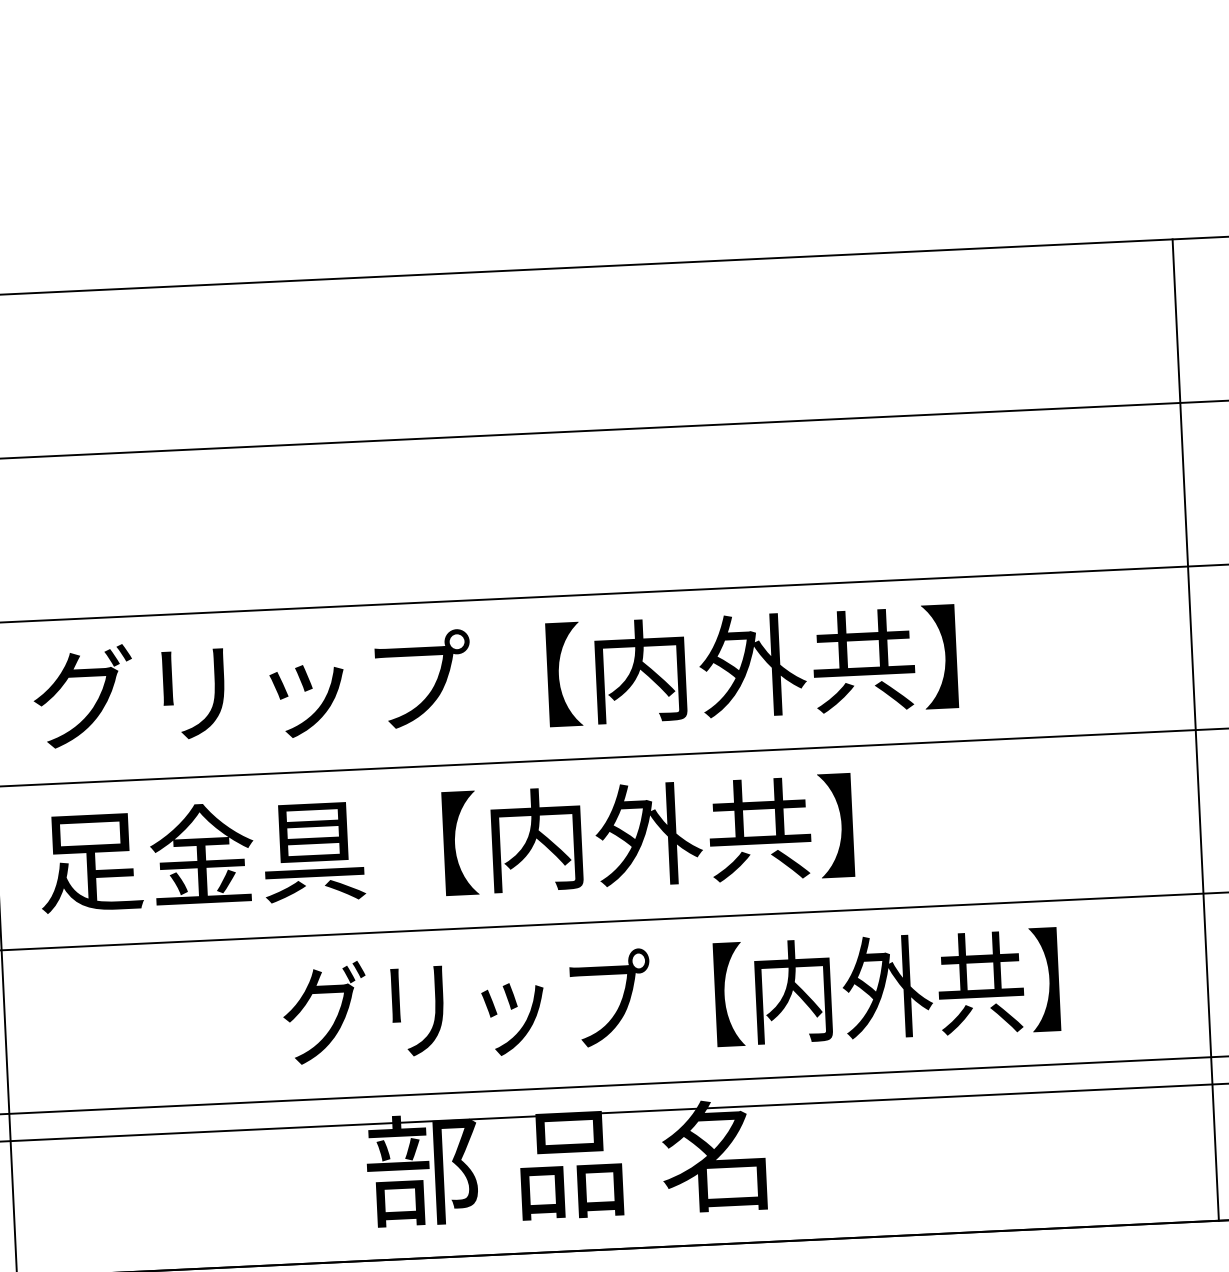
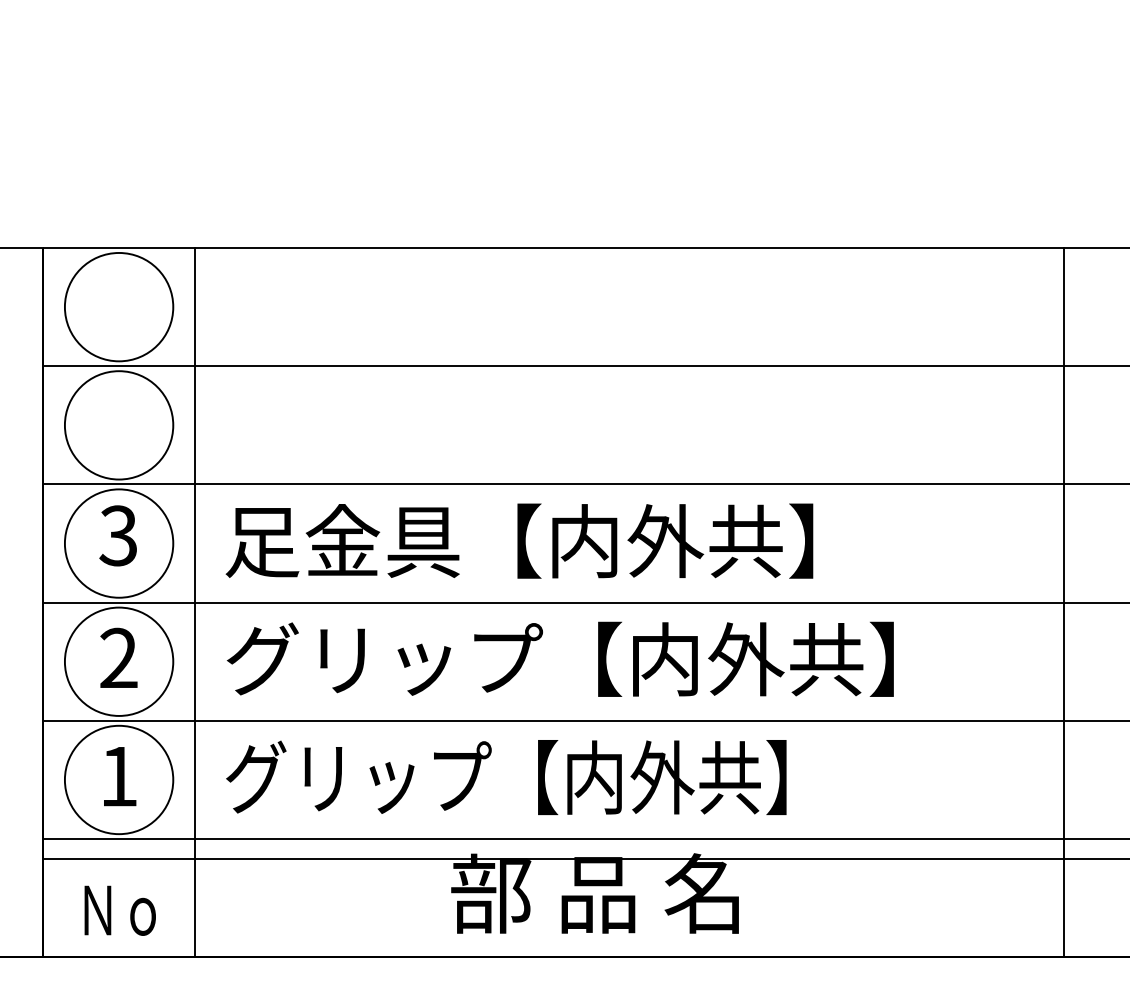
text: (494, 676) -> (559, 540), グリップ【内外共】 -> 足金具【内外共】
text: (501, 840) -> (559, 658), 足金具【内外共】 -> グリップ【内外共】
text: (671, 997) -> (506, 777), moved

